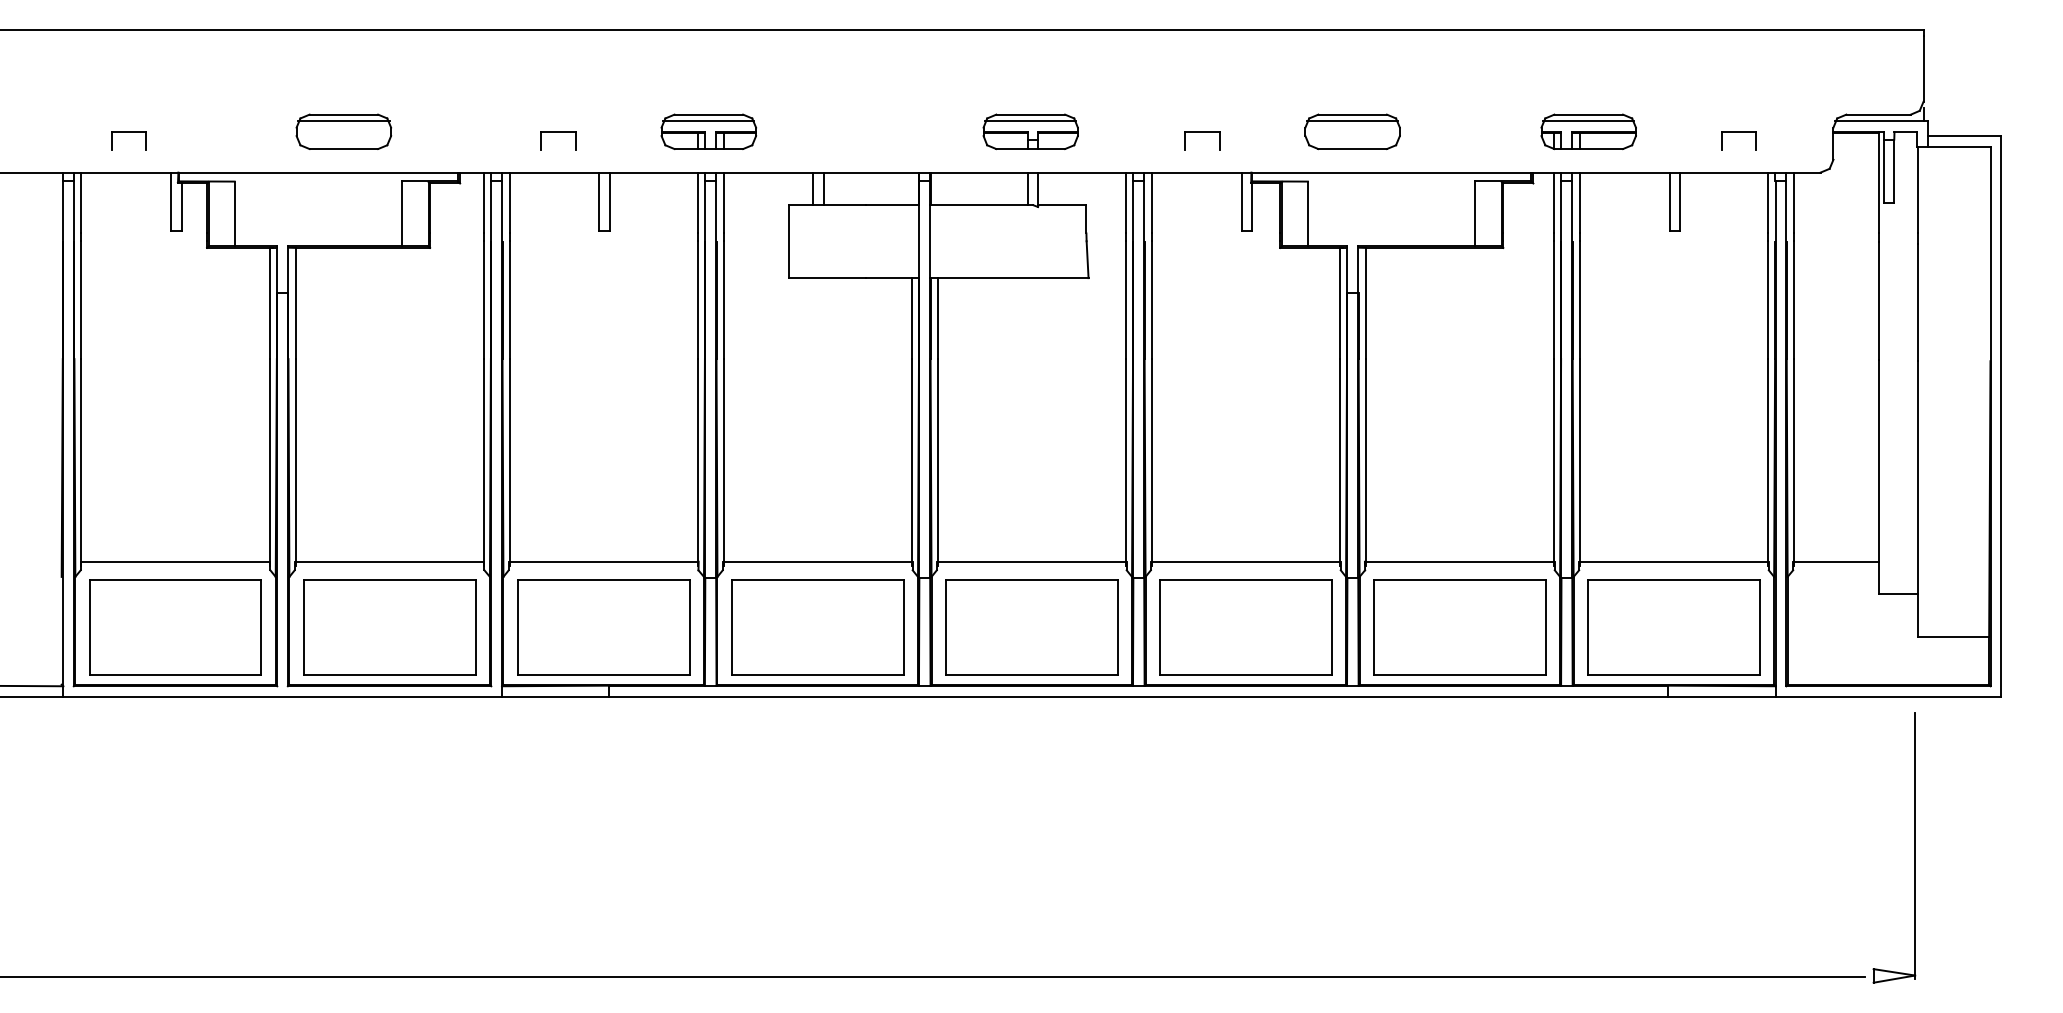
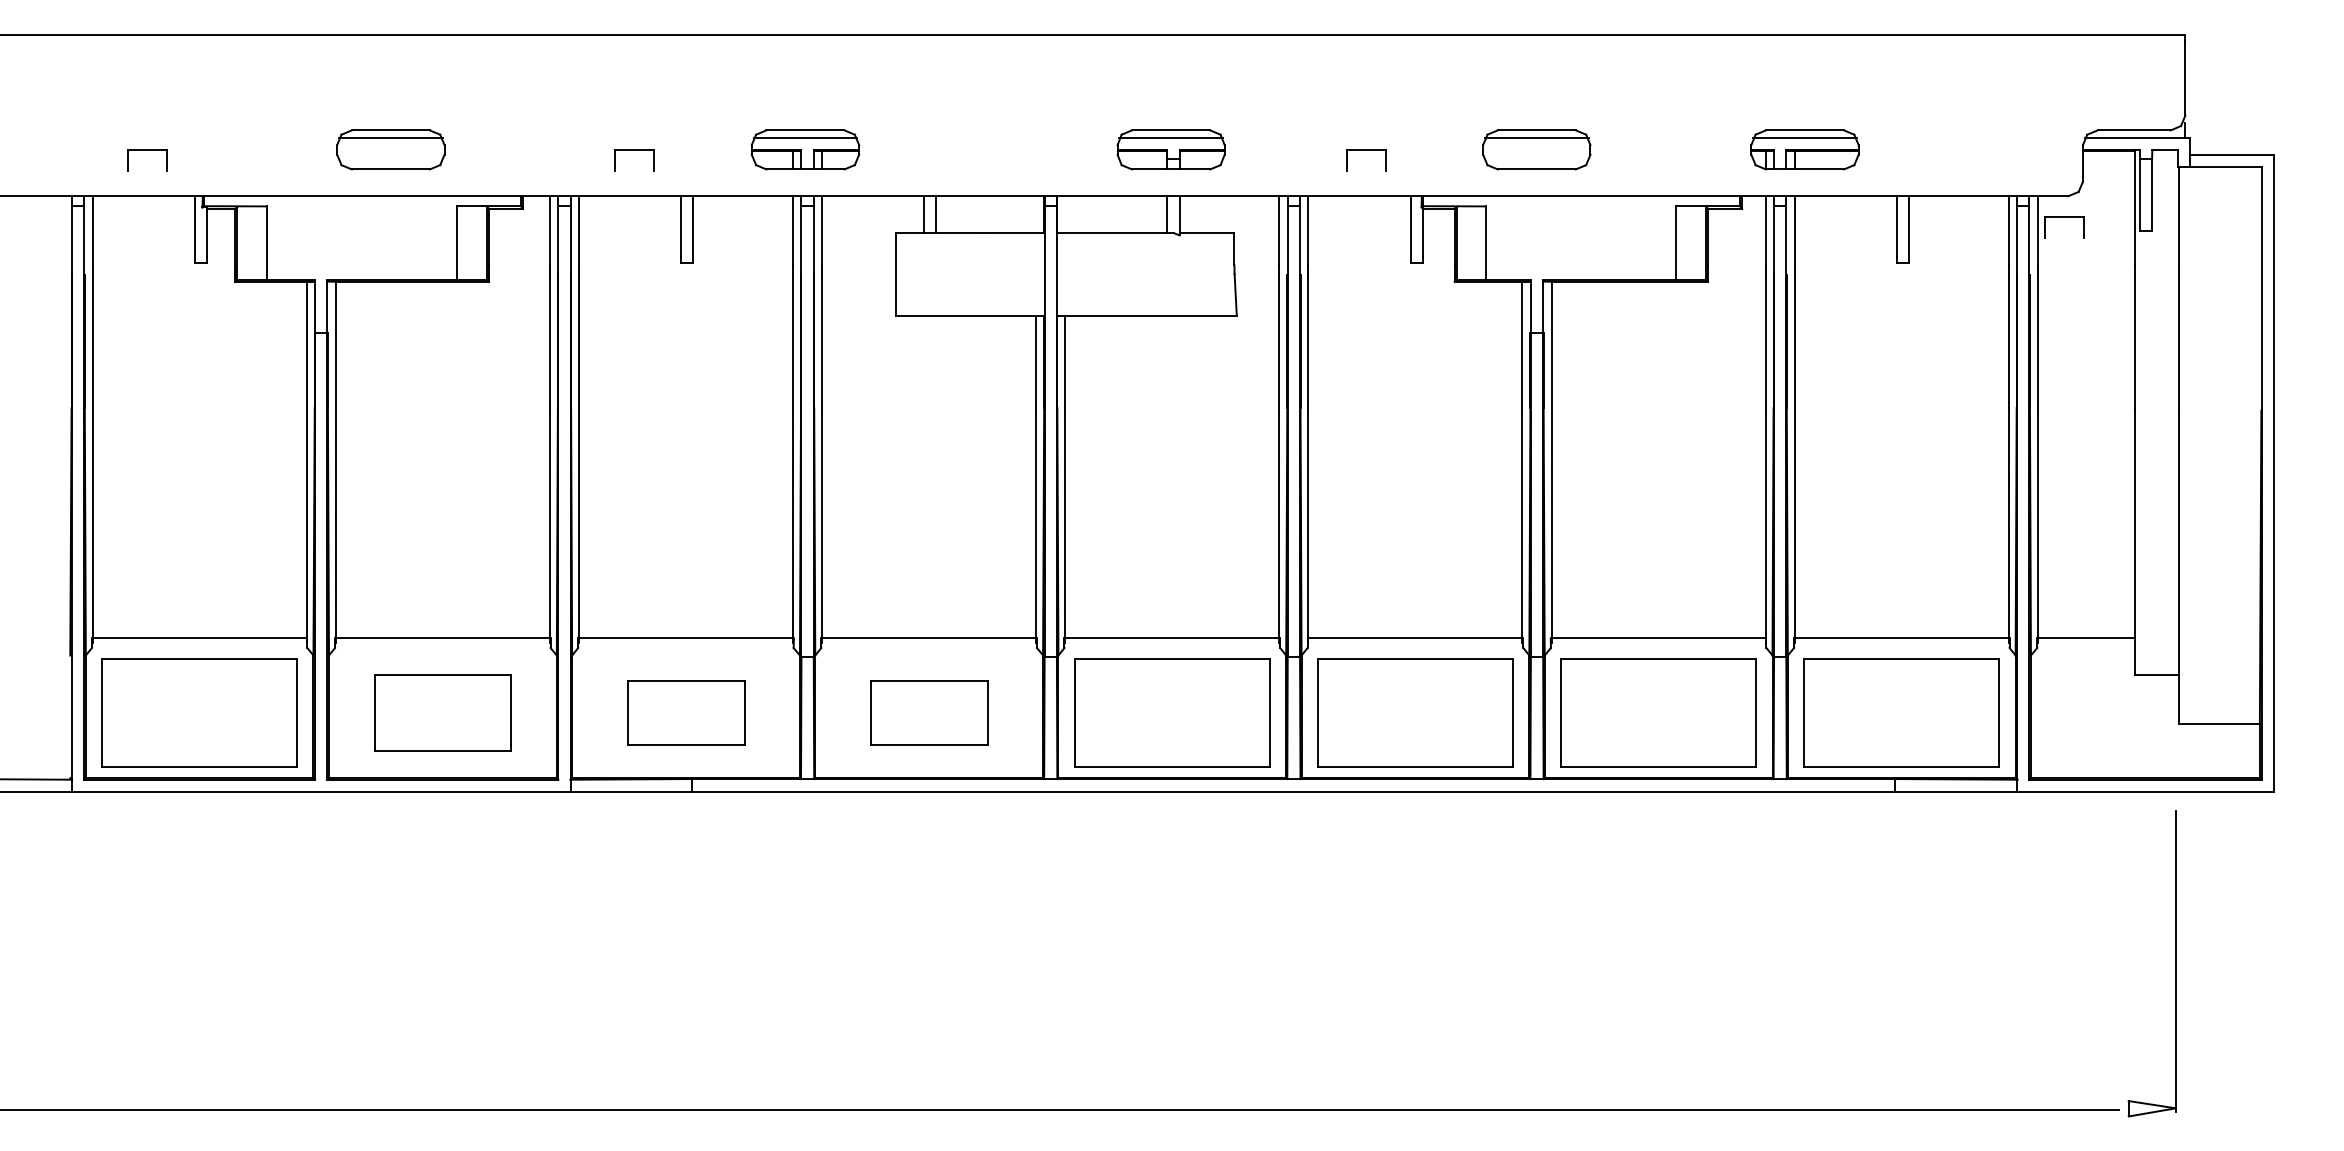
part: (1738, 132) -> (2064, 217), moved
part: (389, 627) -> (442, 712), size x0.7
part: (604, 627) -> (686, 712), size x0.6
part: (818, 627) -> (929, 712), size x0.6

